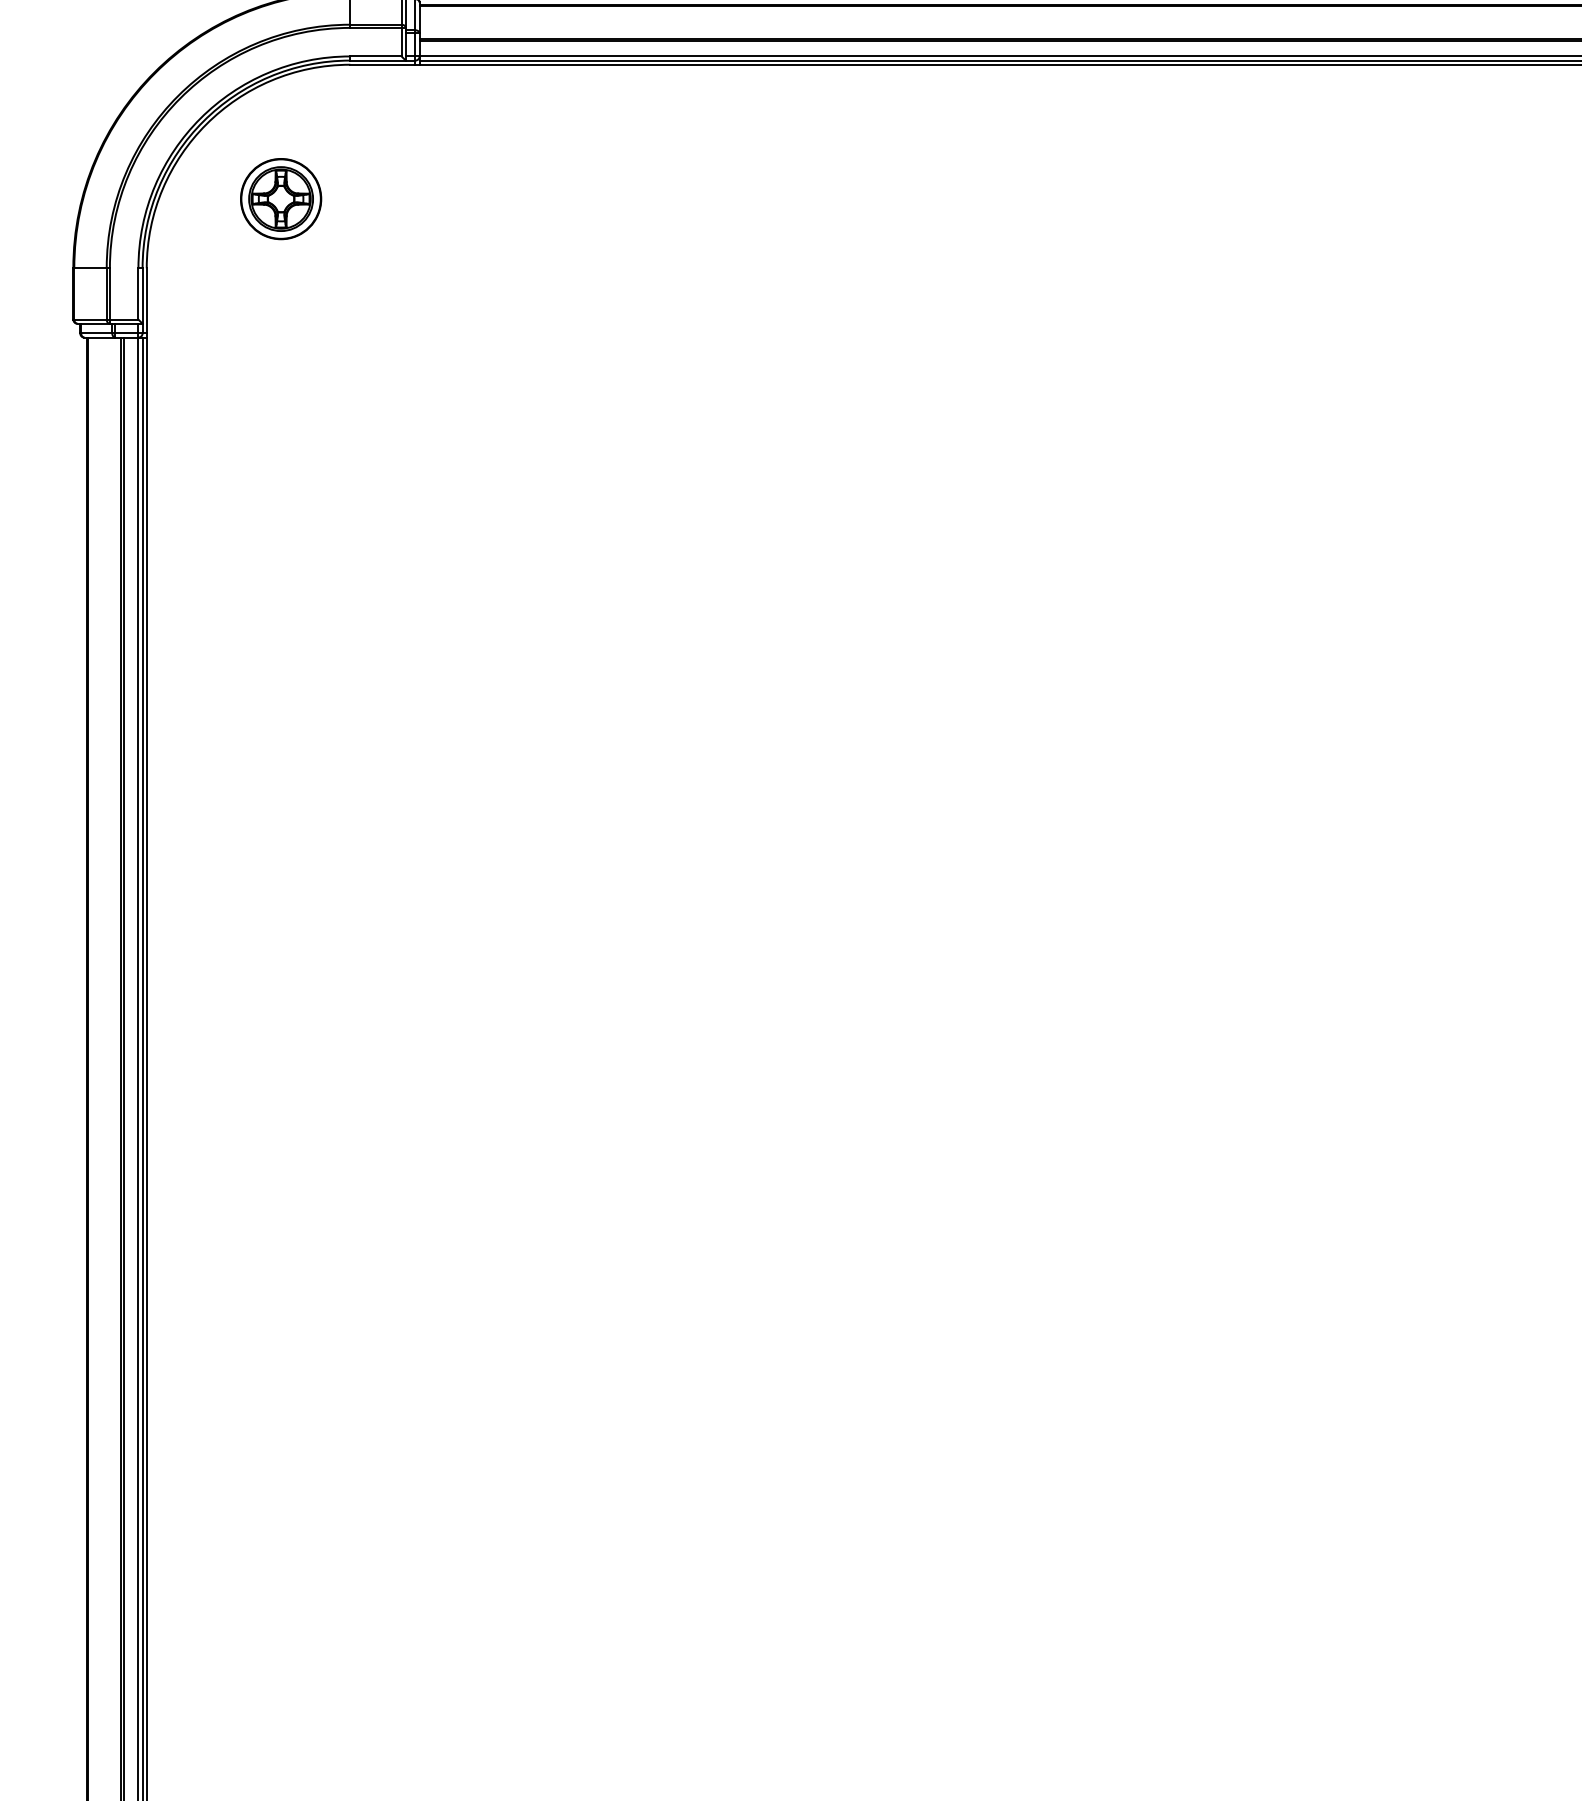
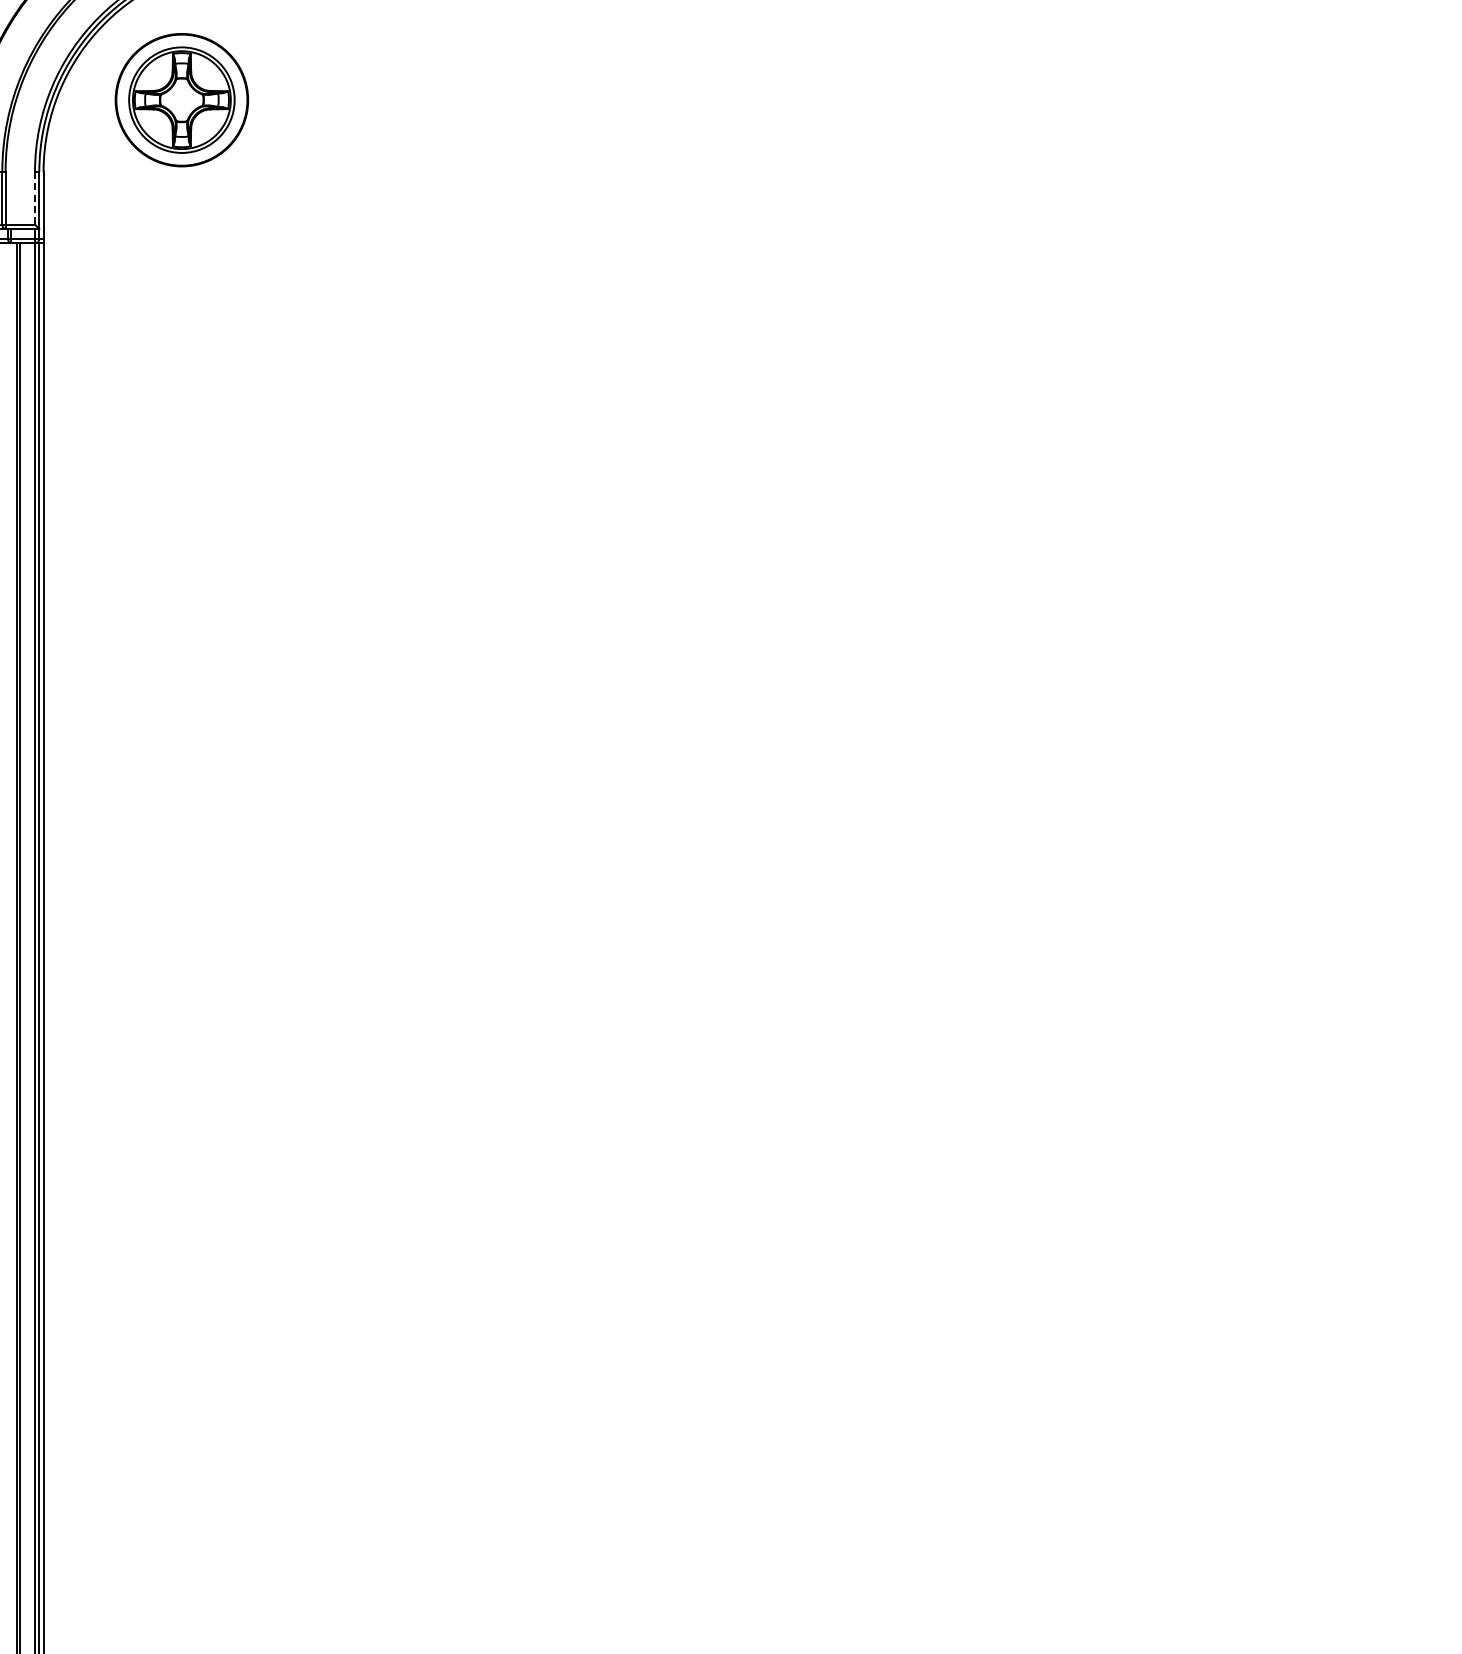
part: (281, 199) -> (182, 100), size x1.6
line: (138, 293) -> (35, 197), solid -> dashed

